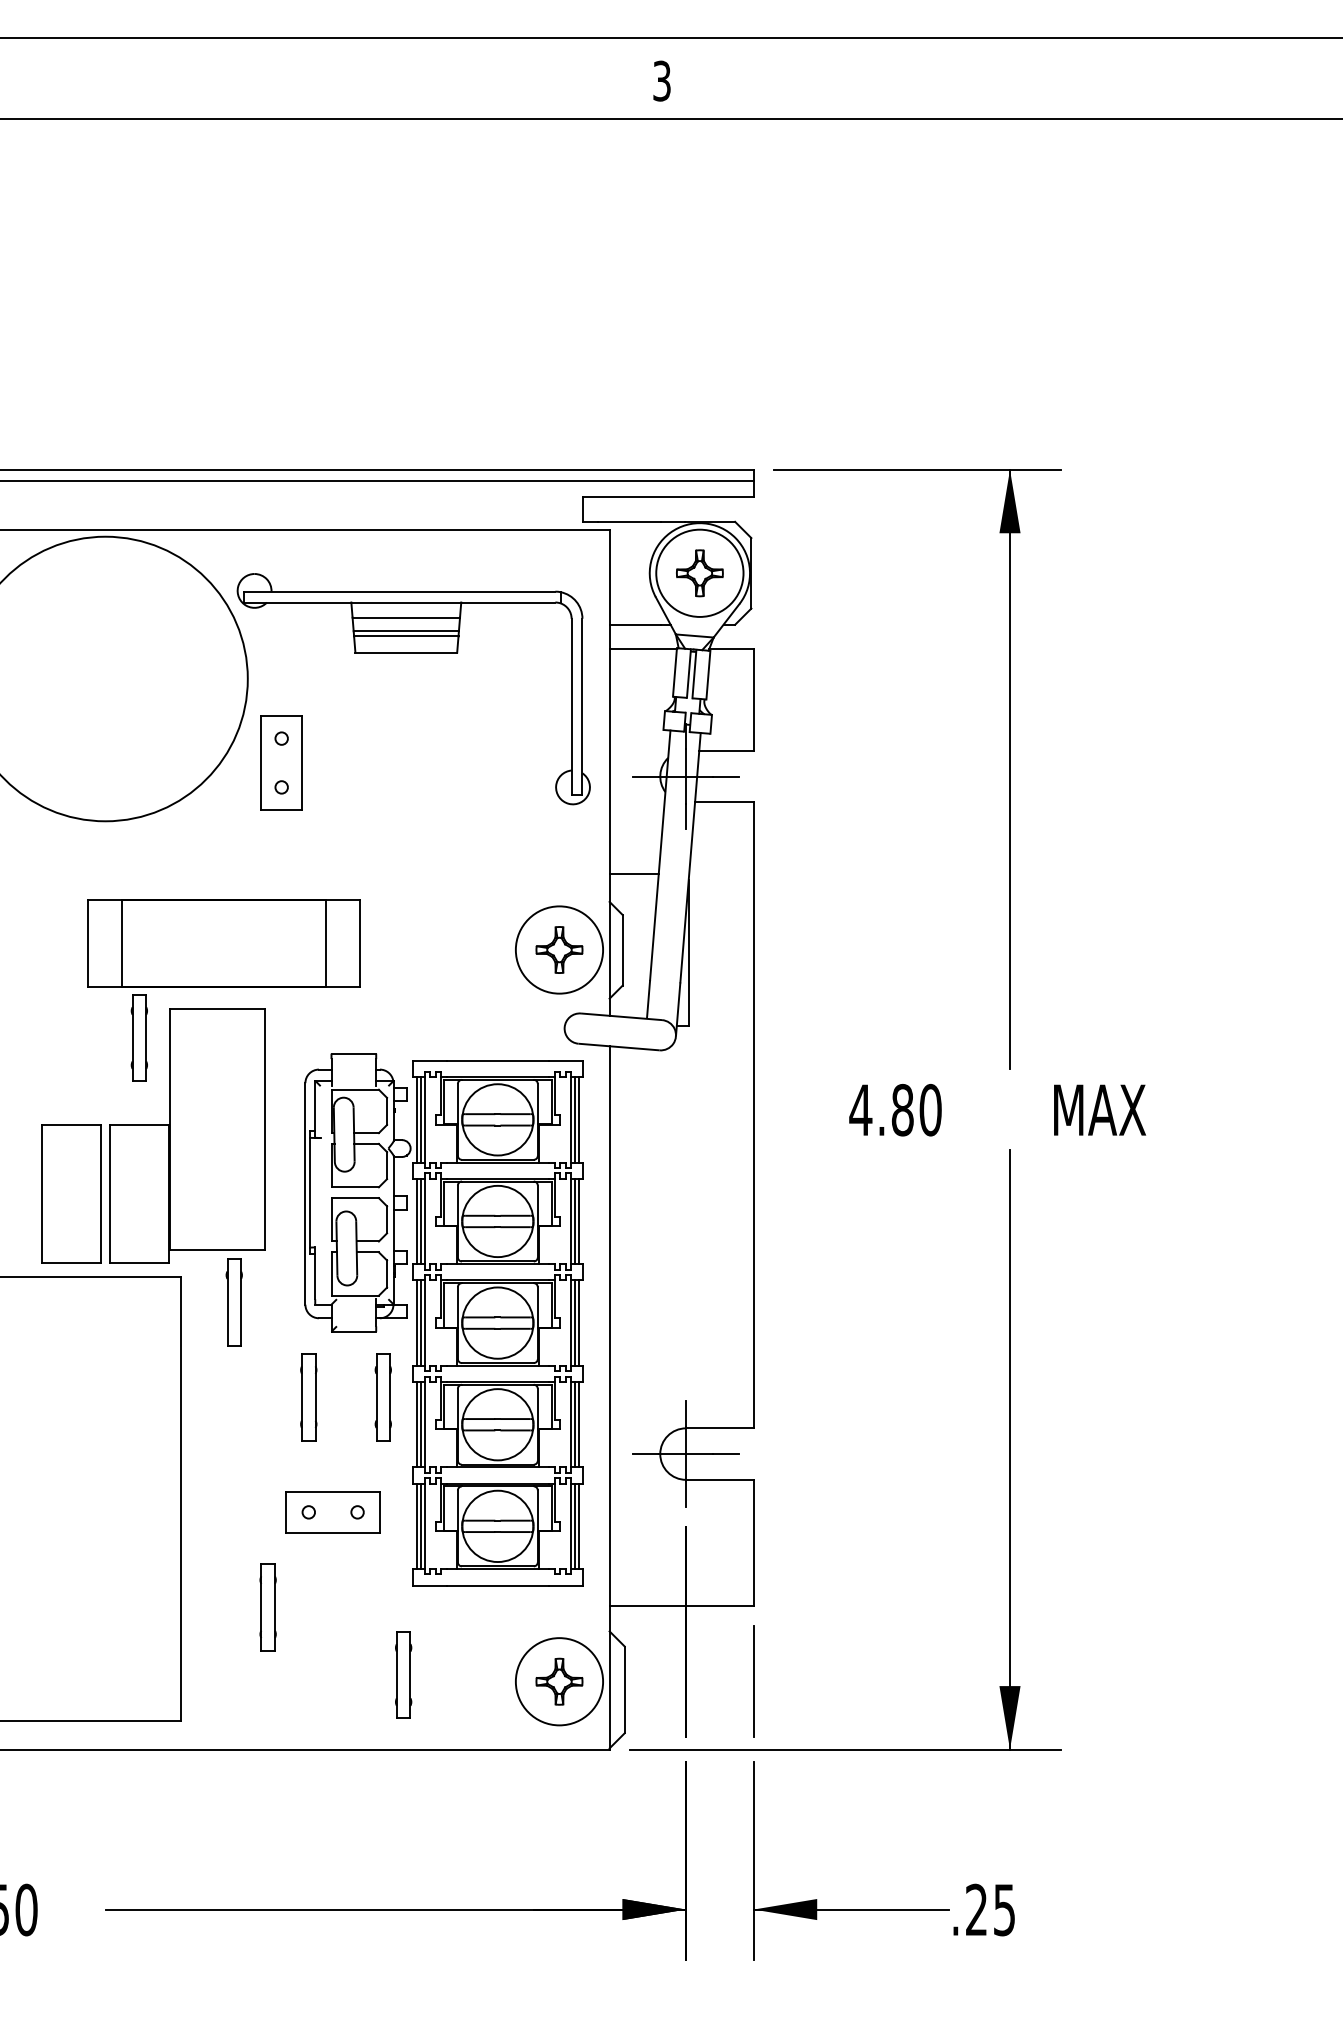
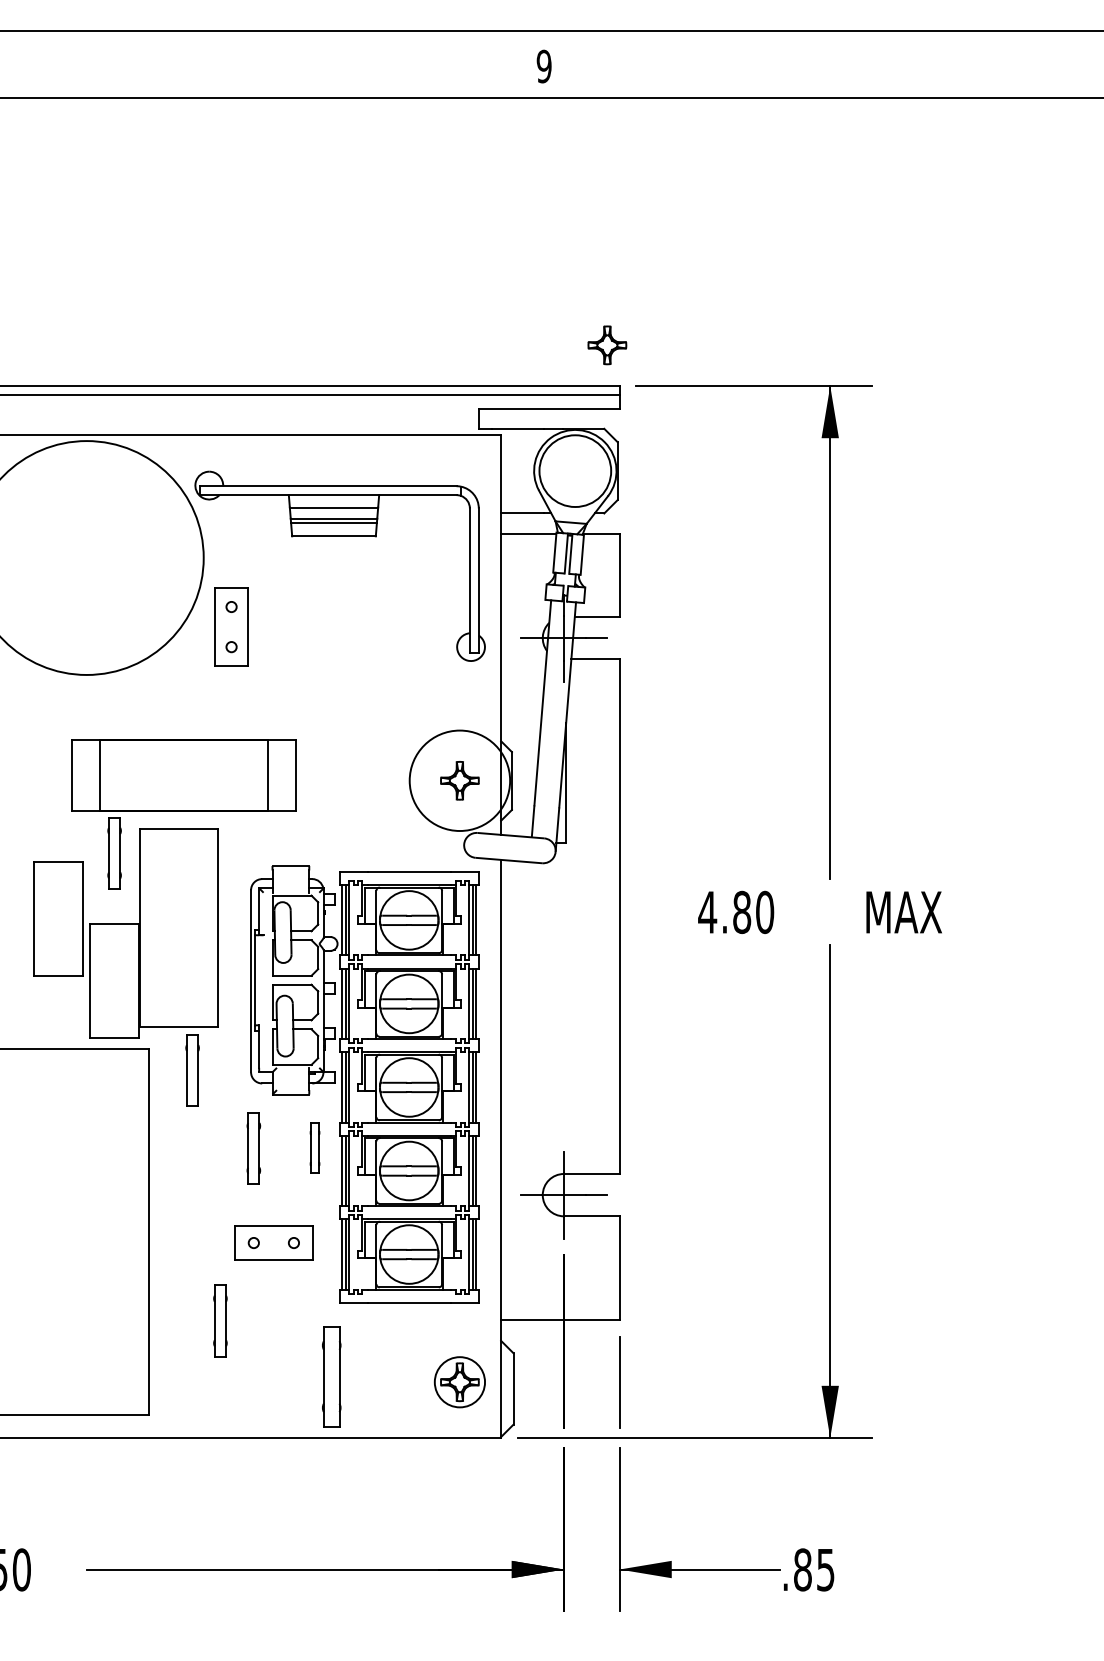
text: (661, 80) -> (543, 66), 3 -> 9
part: (699, 573) -> (607, 345), moved
line: (633, 874) -> (520, 718), removed
circle: (559, 949) -> (459, 780), size x1.4
part: (71, 1193) -> (58, 918), moved
part: (382, 1397) -> (314, 1148), size x0.7
part: (403, 1674) -> (331, 1376), size x1.4
circle: (559, 1681) -> (459, 1382), size x0.7
text: (976, 1909) -> (802, 1569), .25 -> .85

